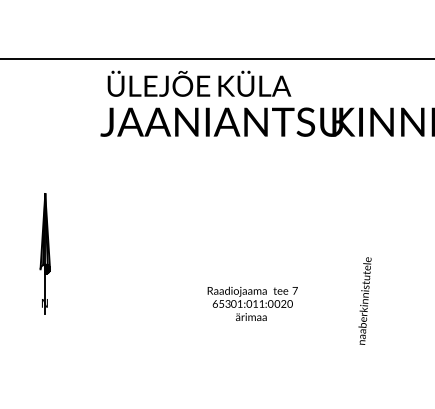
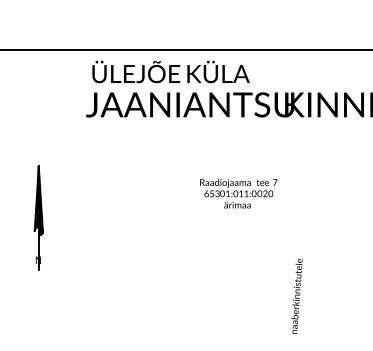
text: (364, 300) -> (296, 295), moved
text: (252, 303) -> (238, 193), moved

